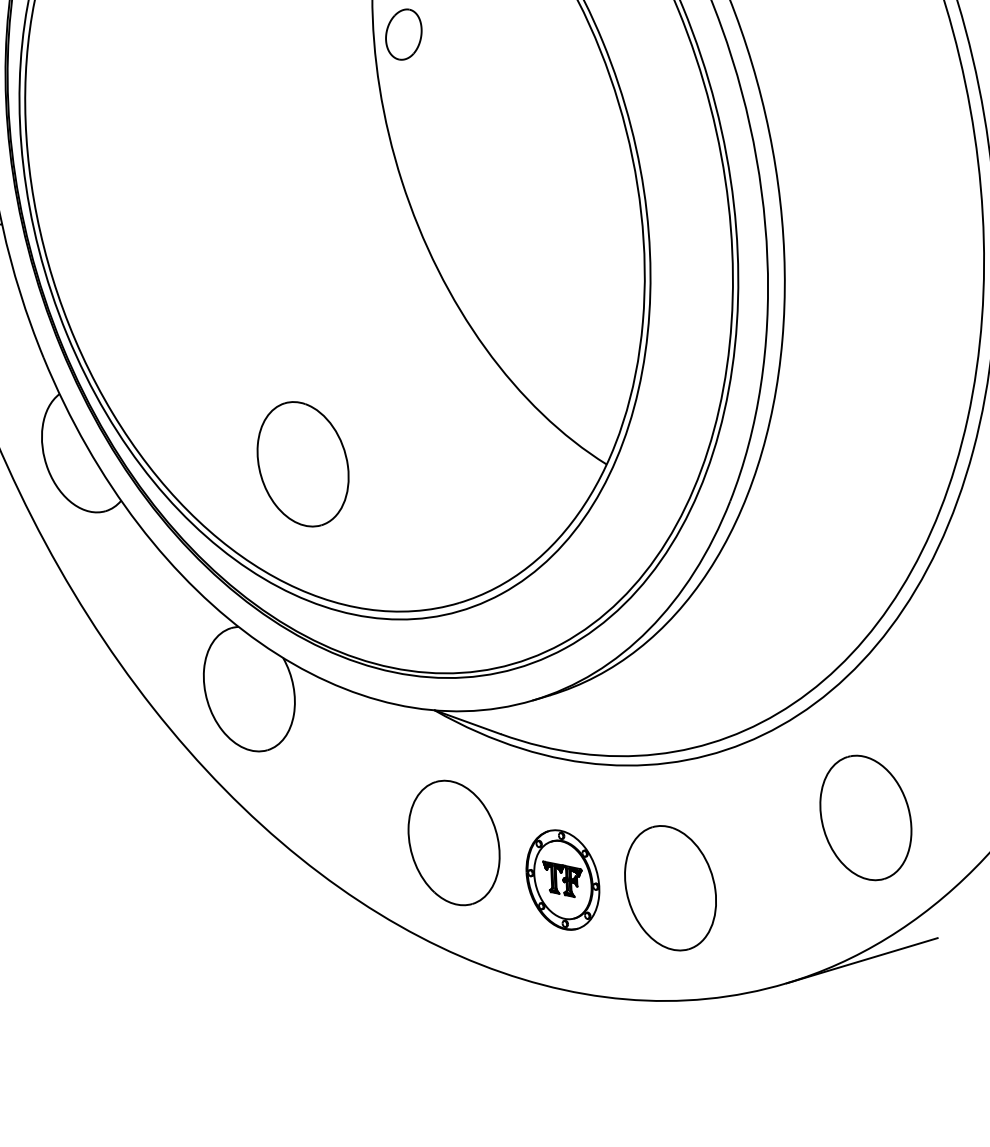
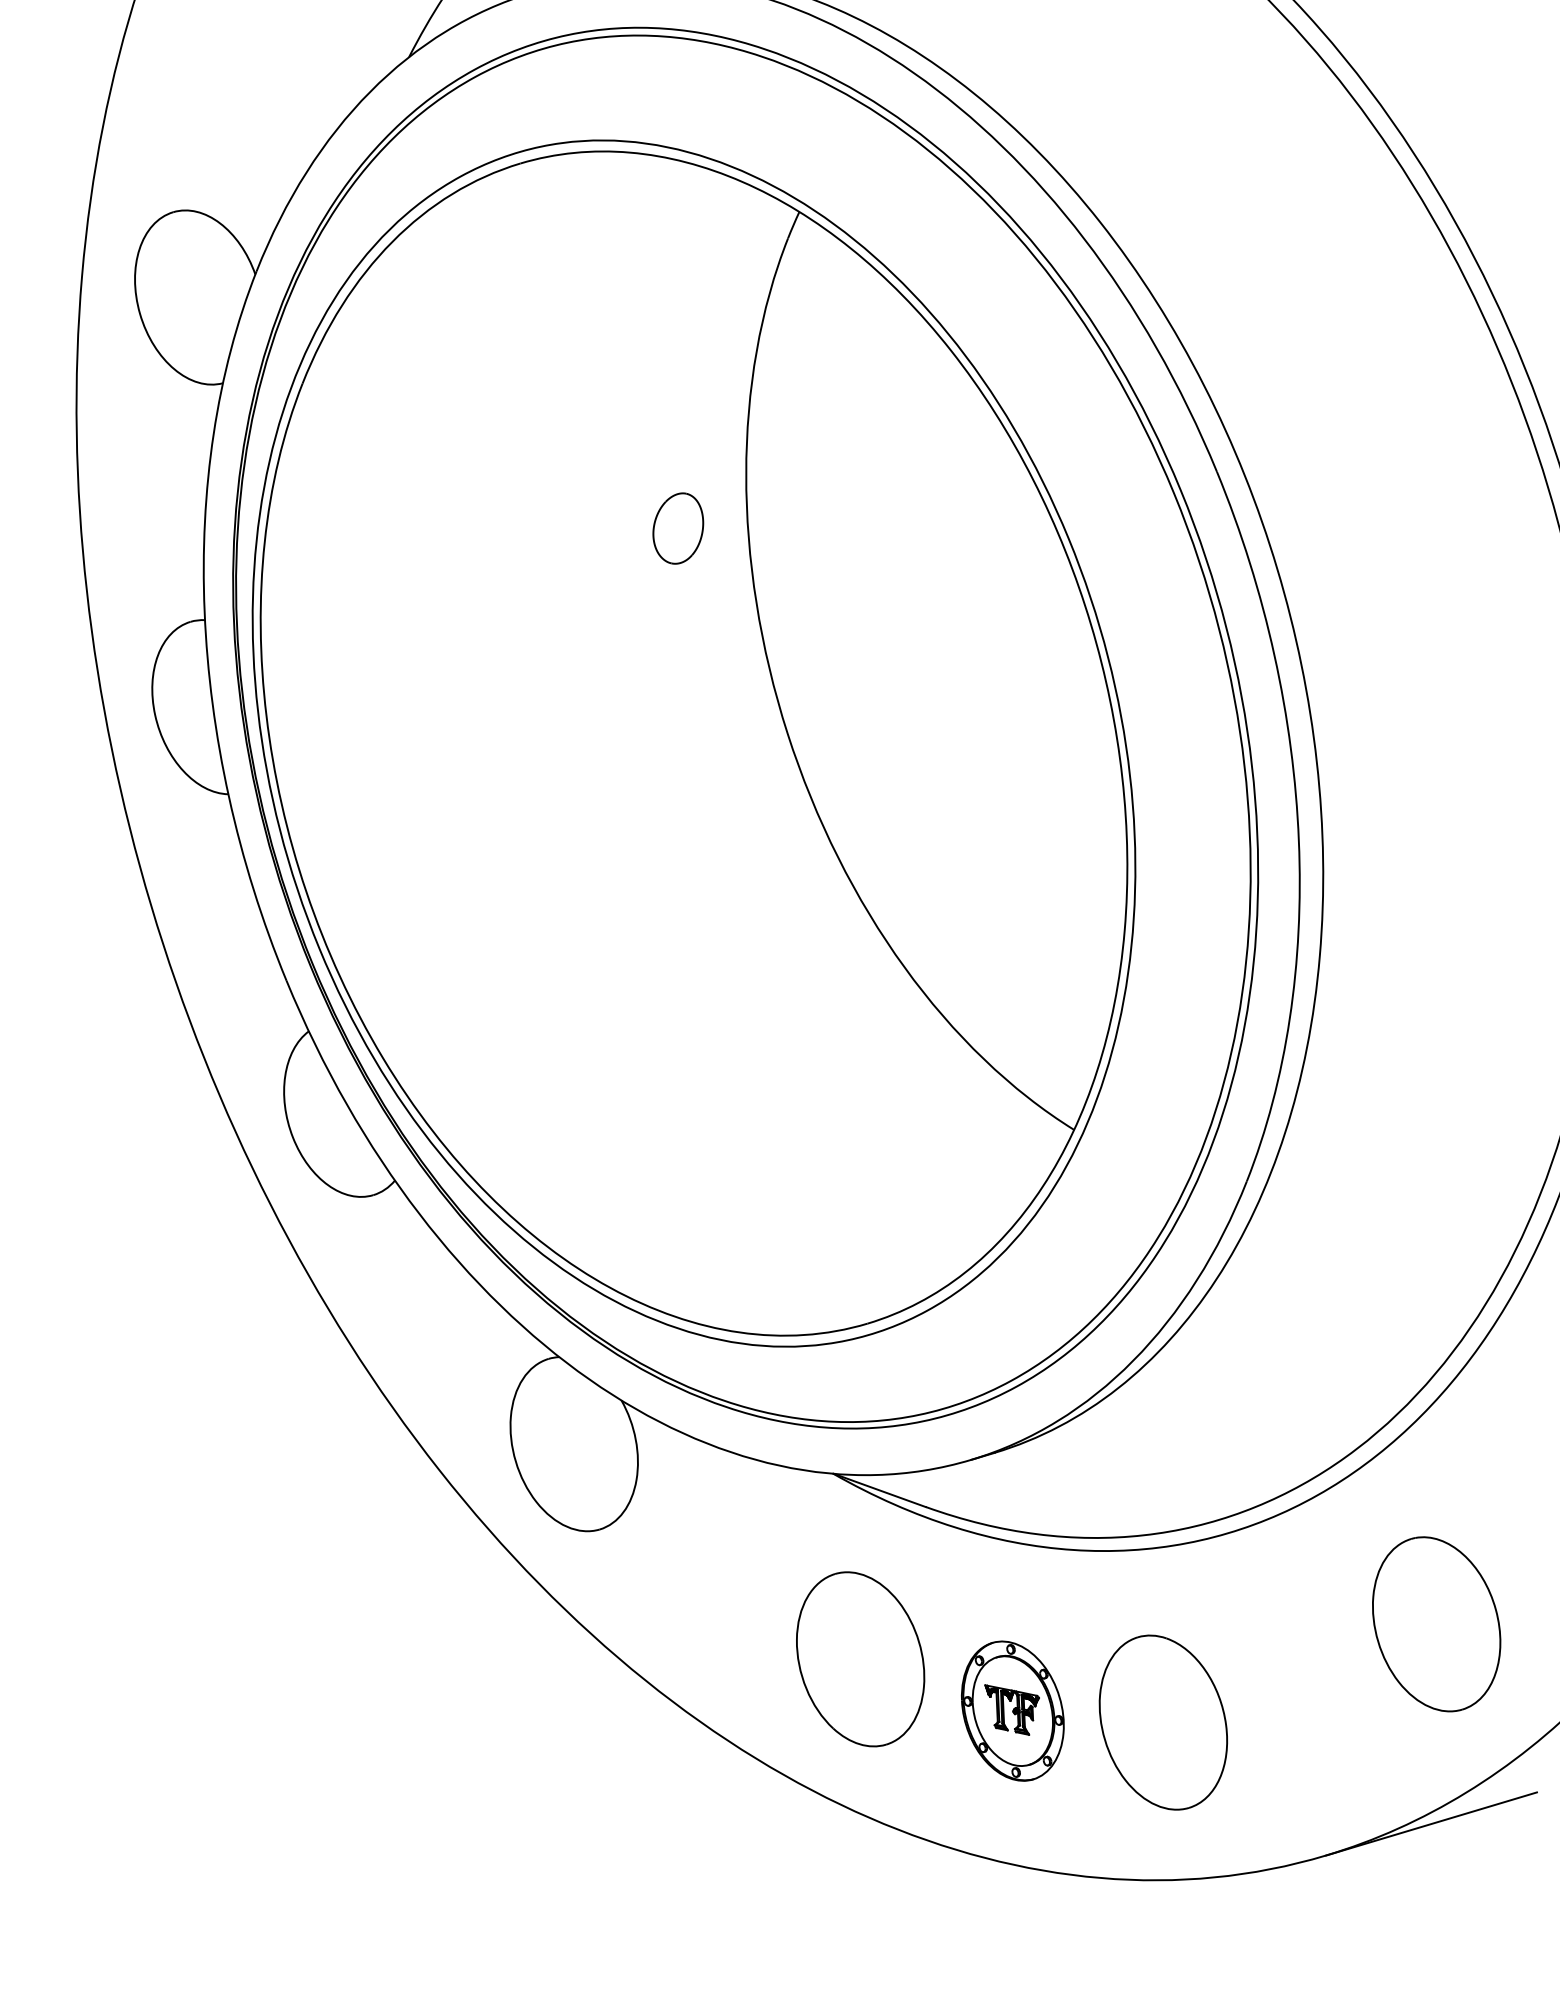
part: (403, 34) -> (678, 528), moved
part: (302, 464) -> (648, 1129), removed

